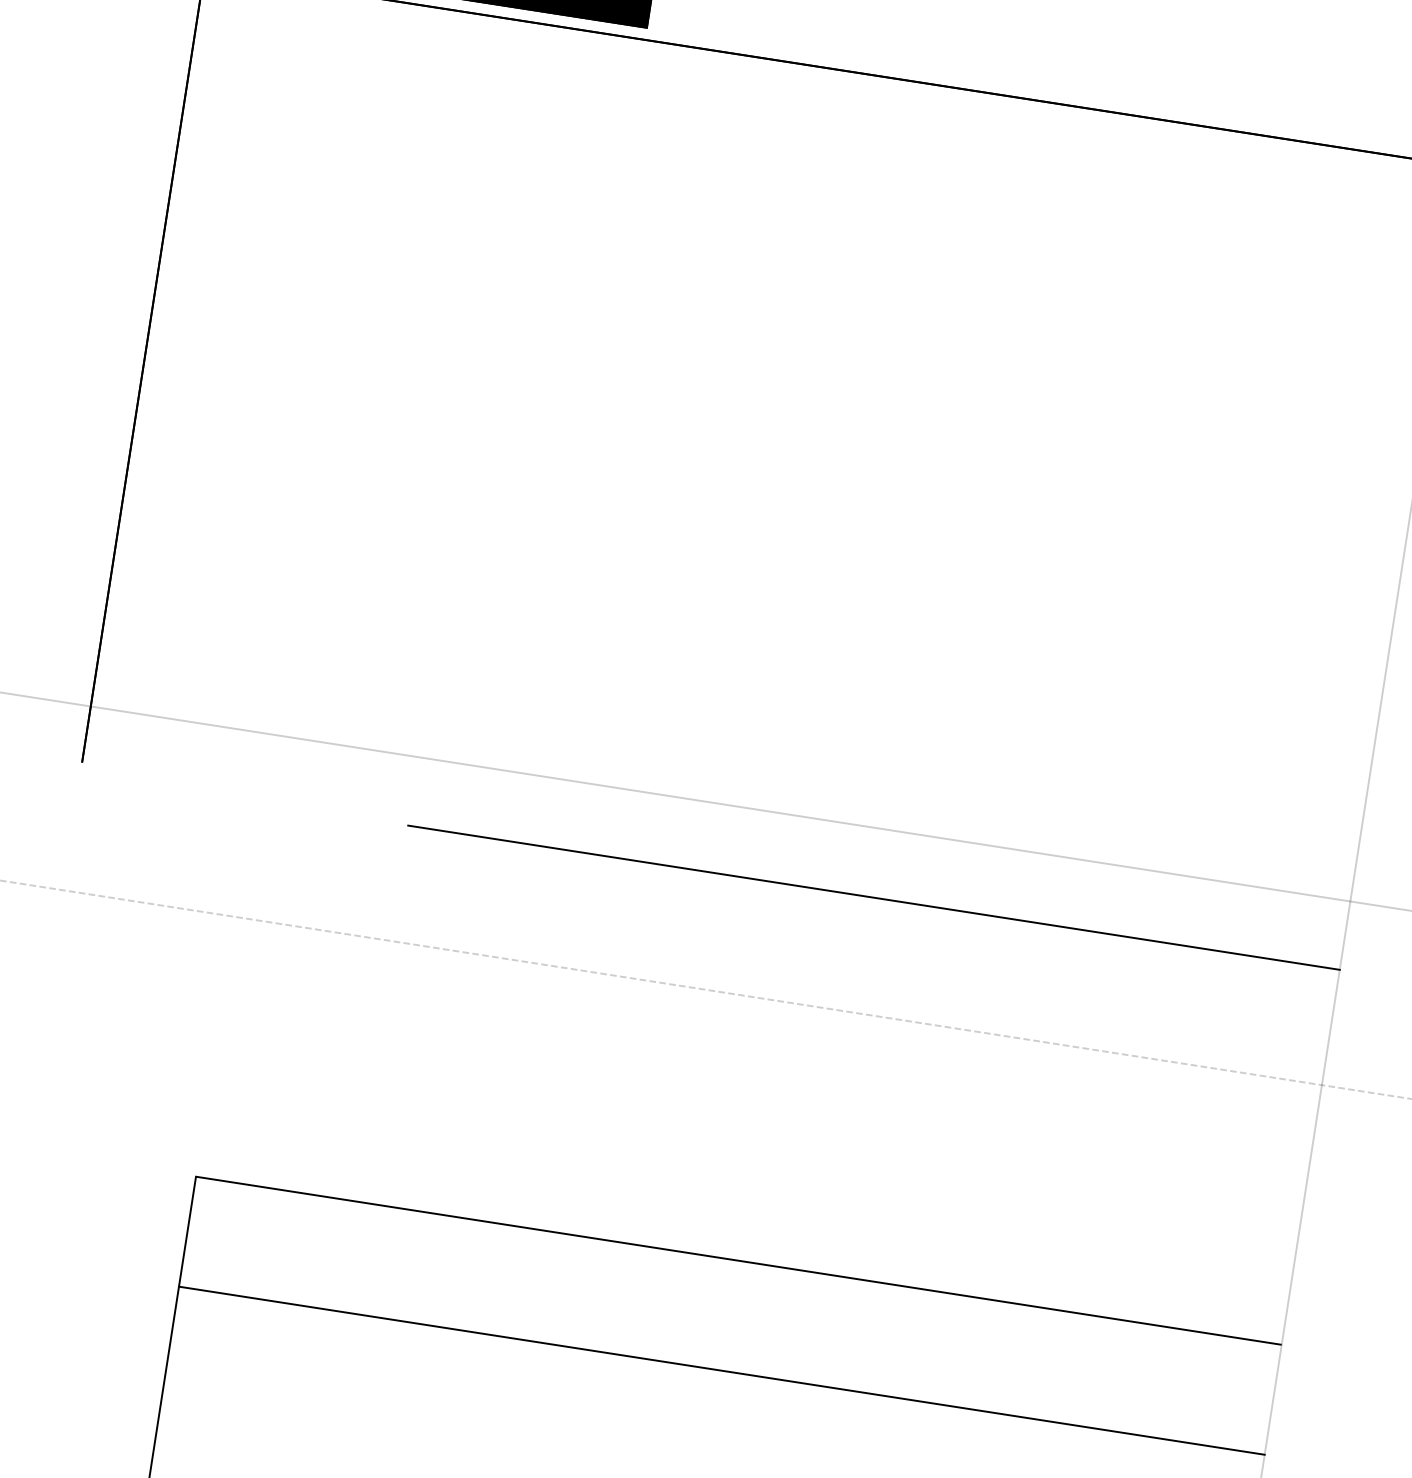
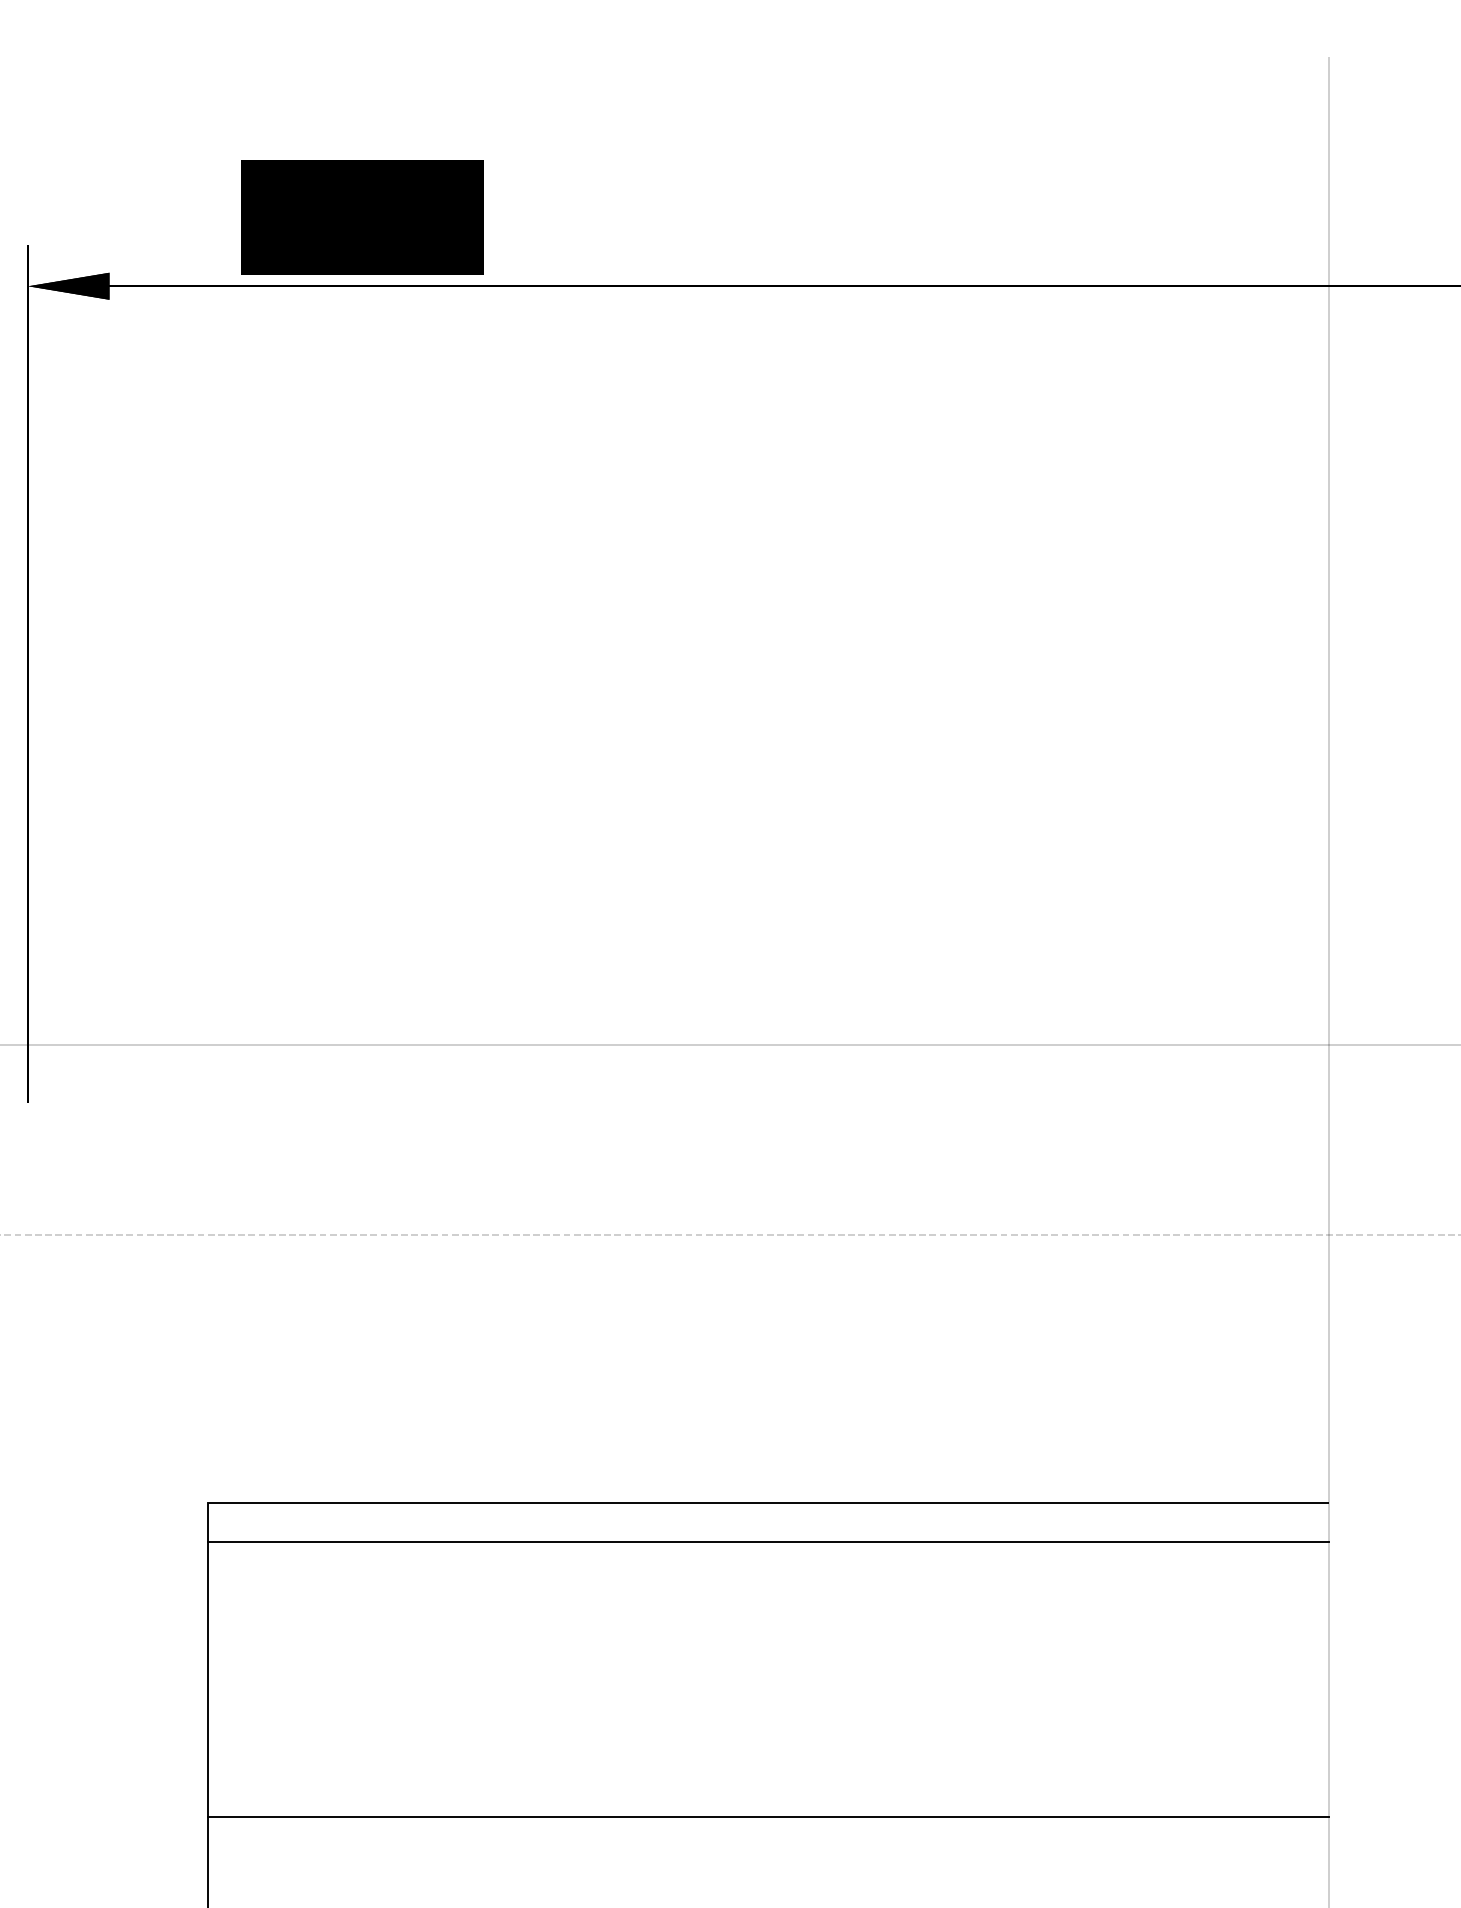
line: (874, 897) -> (848, 1115), removed
line: (721, 1370) -> (768, 1541), moved

